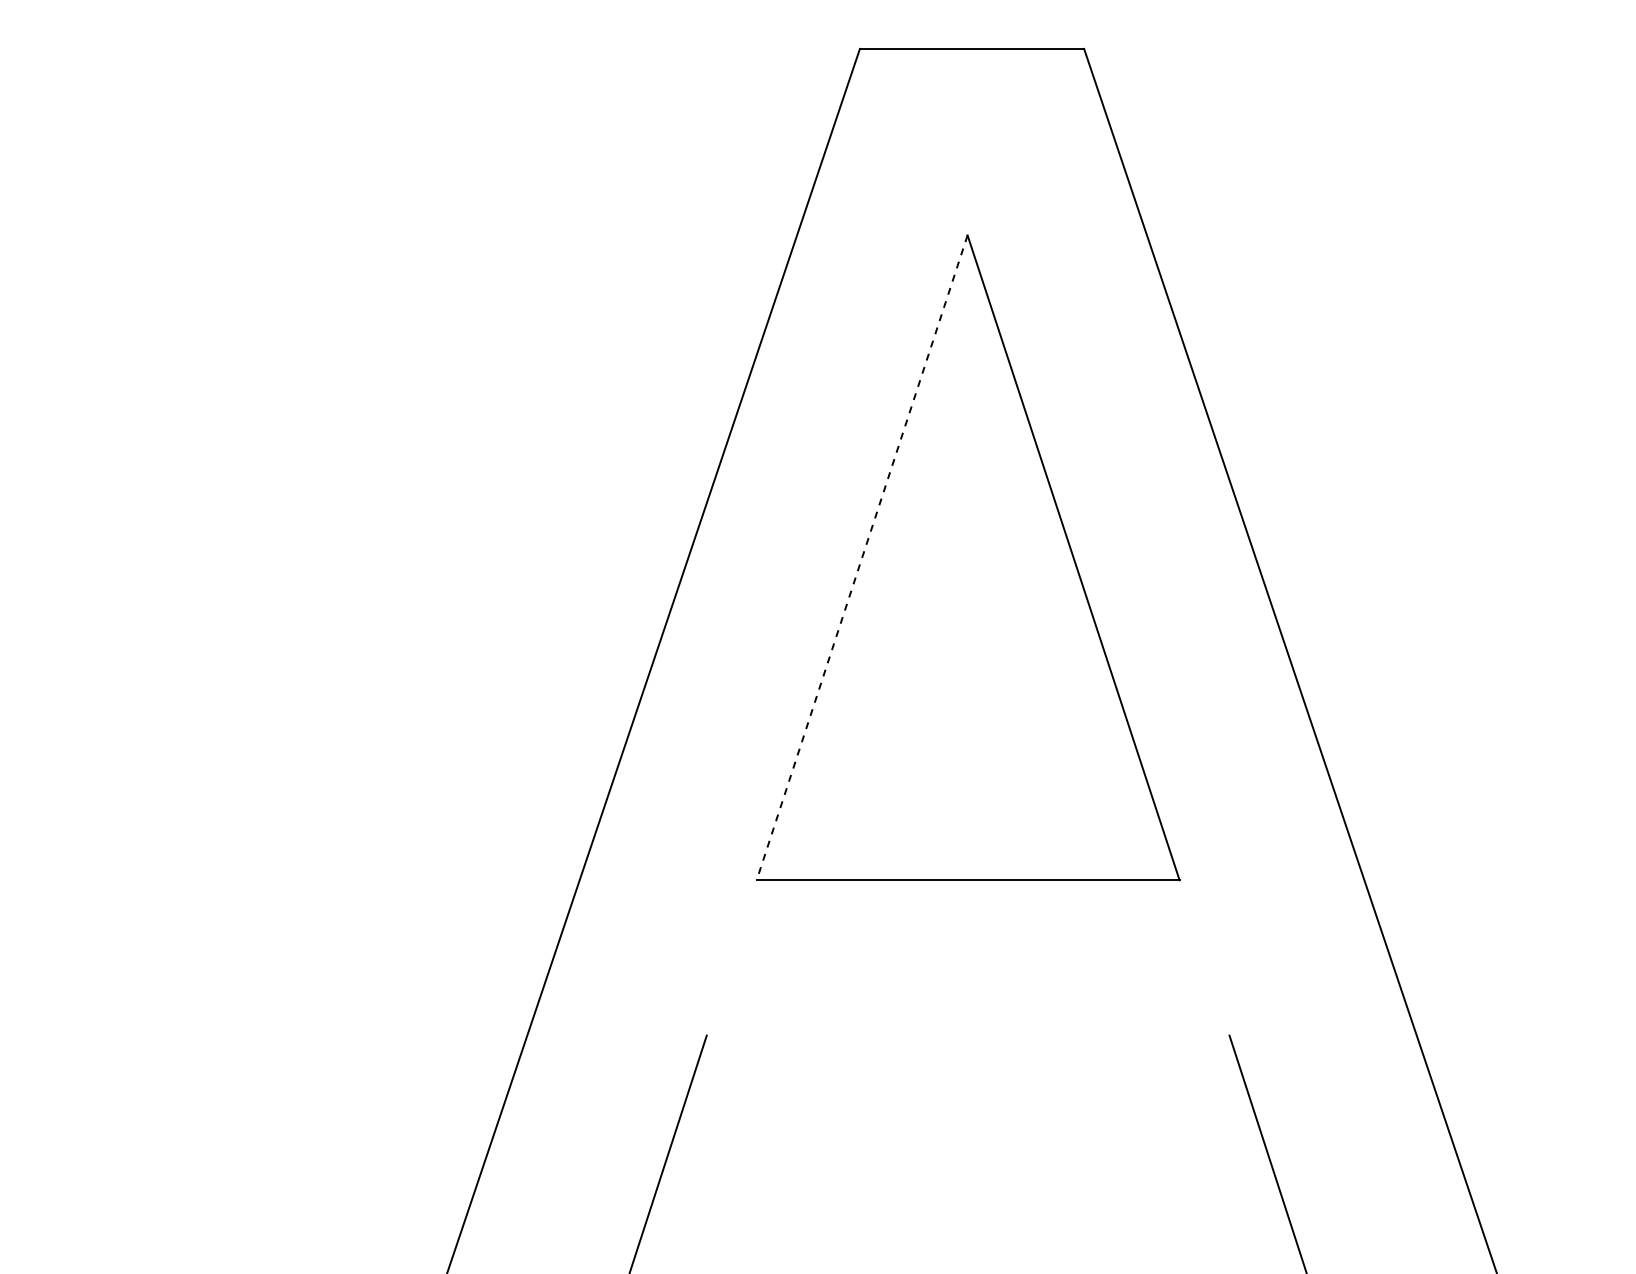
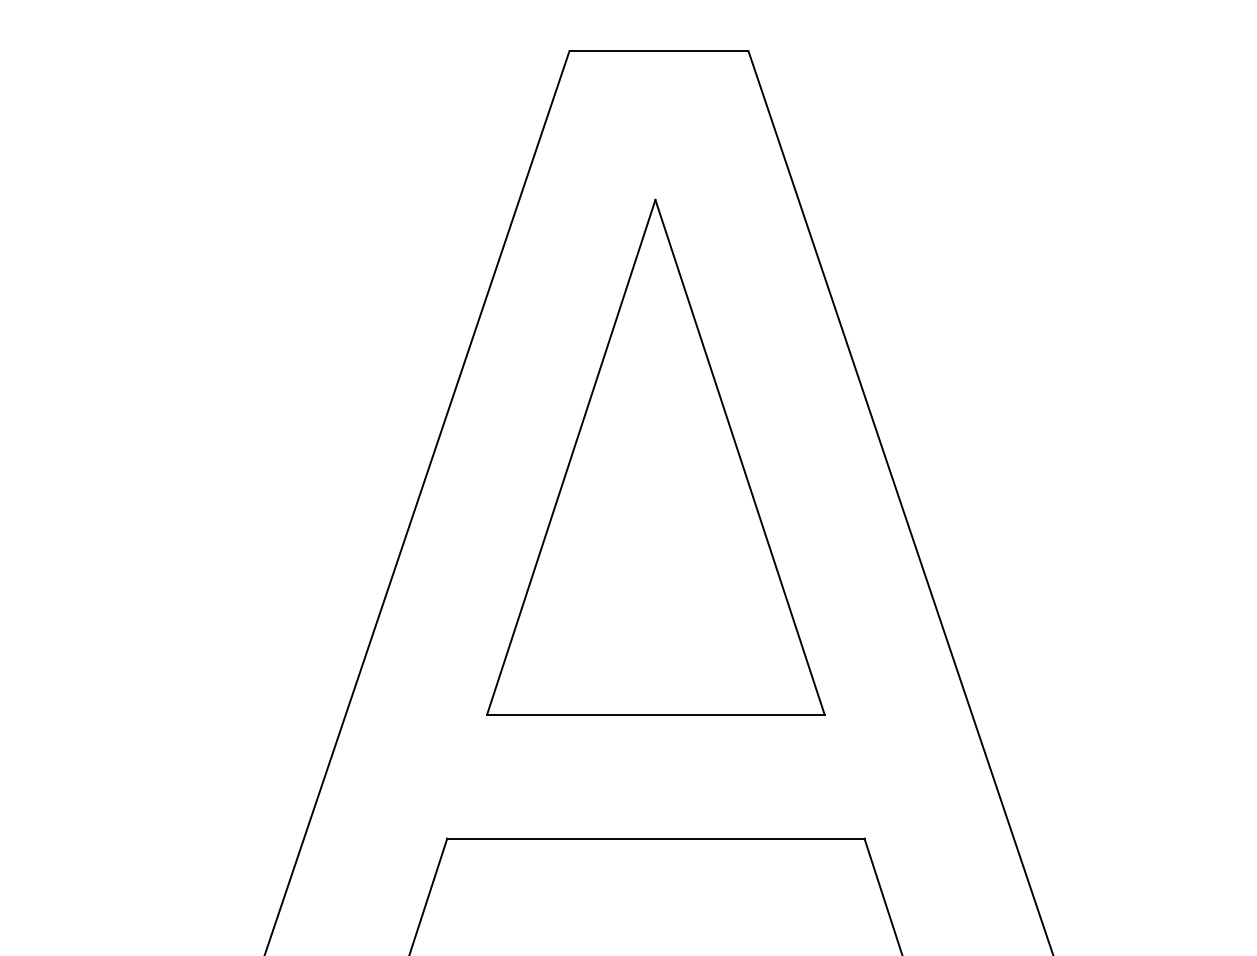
line: (862, 558) -> (571, 457), dashed -> solid
line: (967, 1035) -> (655, 838), added

